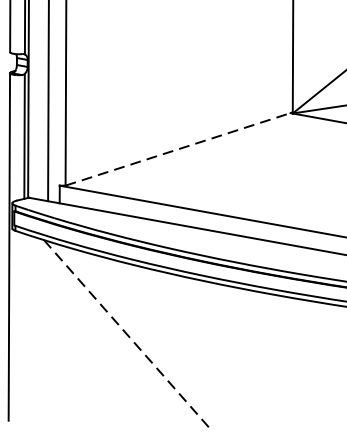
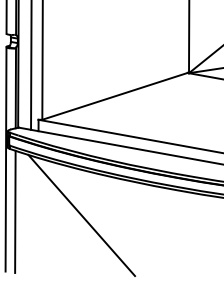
line: (180, 149) -> (116, 96), dashed -> solid
line: (24, 327) -> (15, 211), added
line: (126, 333) -> (81, 215), dashed -> solid

